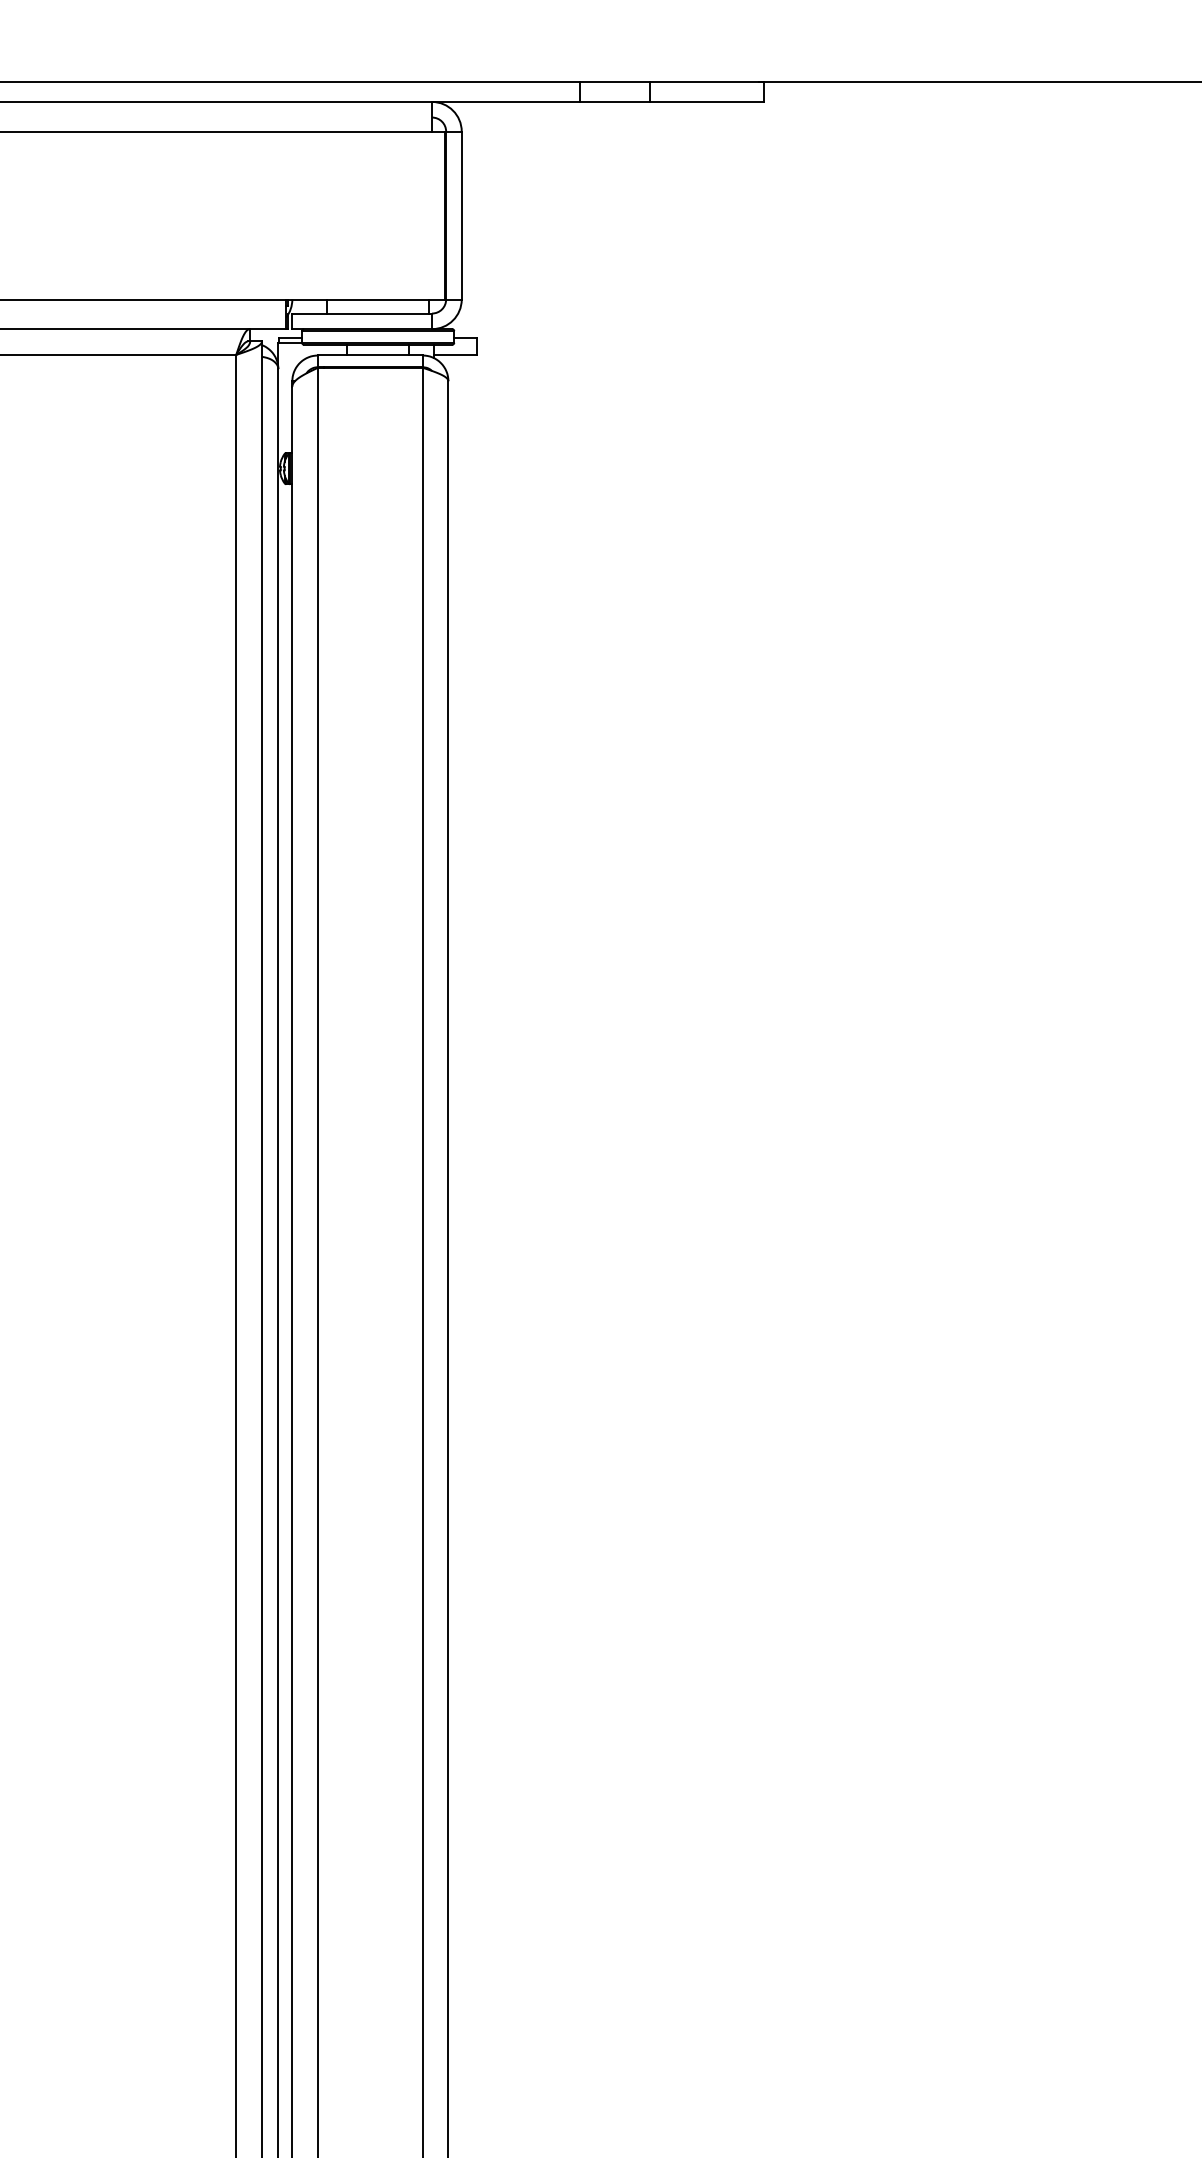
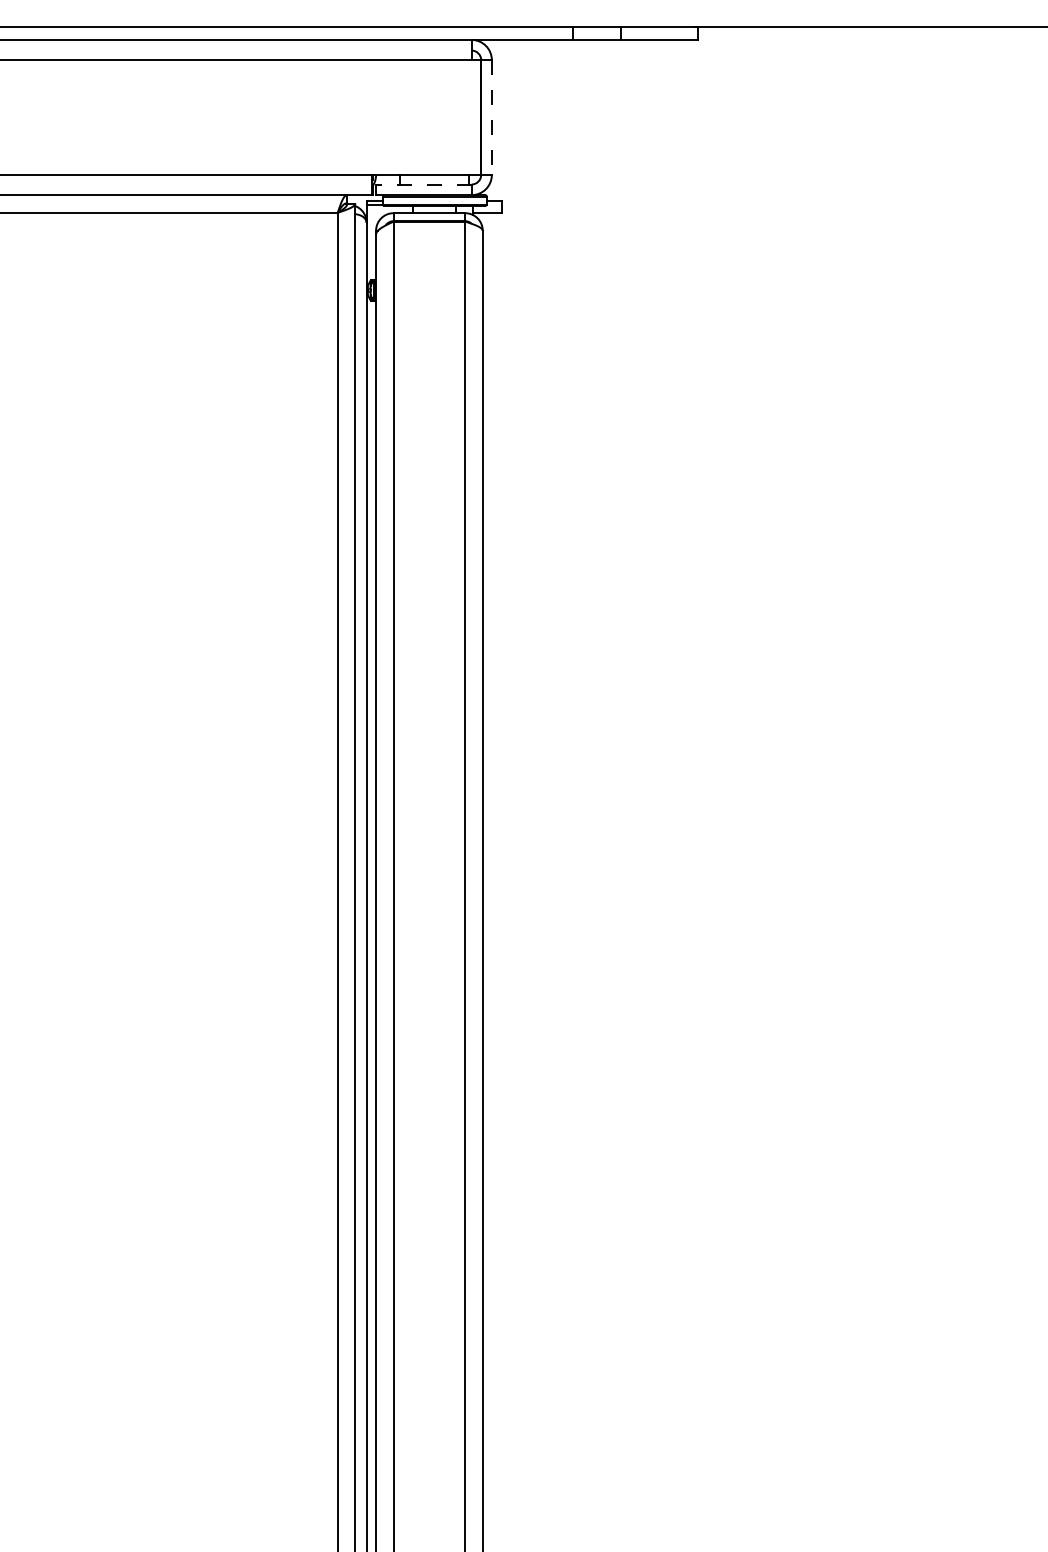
line: (461, 216) -> (491, 118), solid -> dashed
line: (361, 313) -> (423, 184), solid -> dashed

